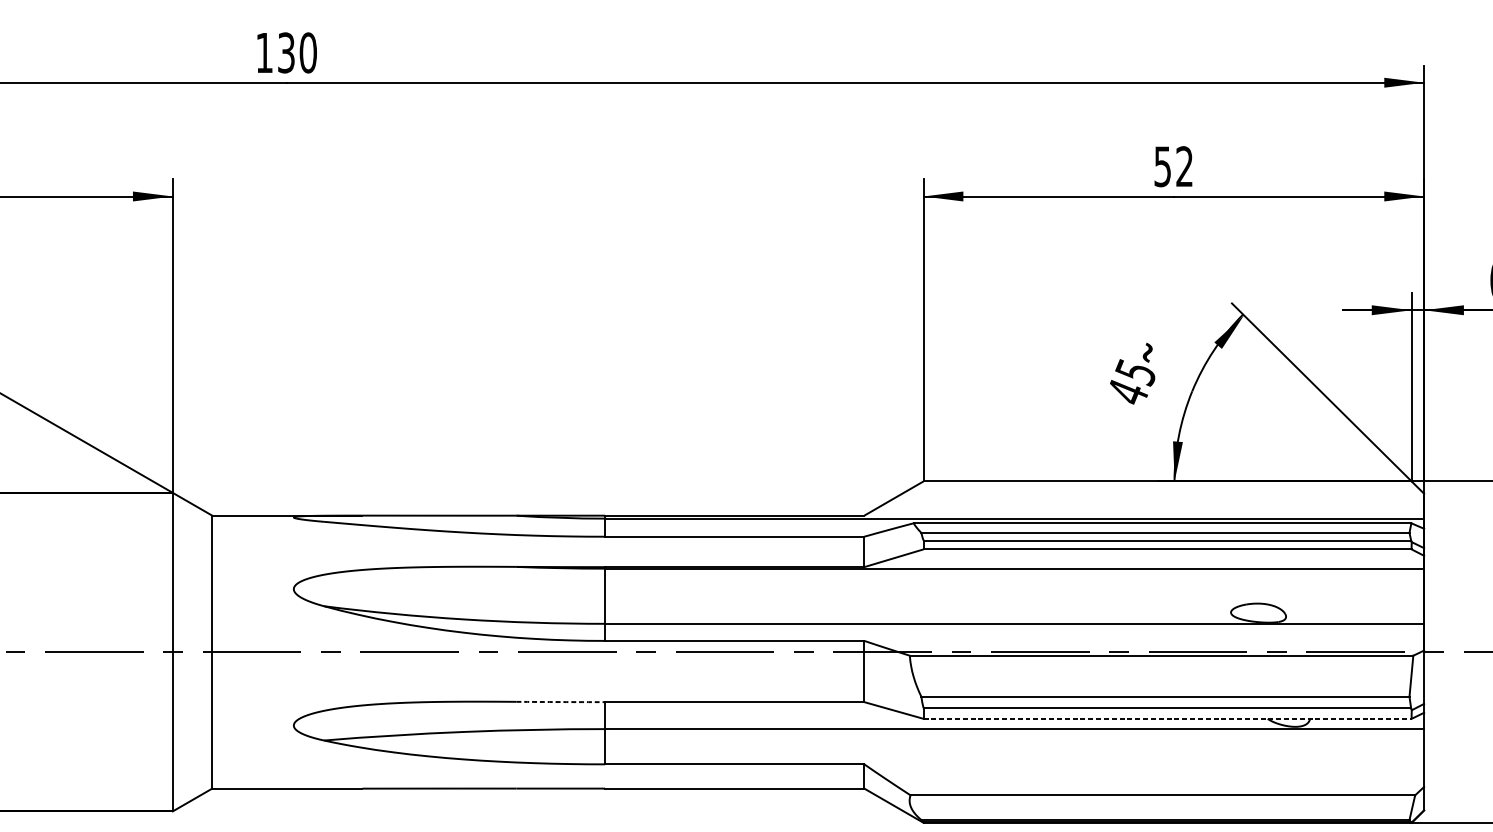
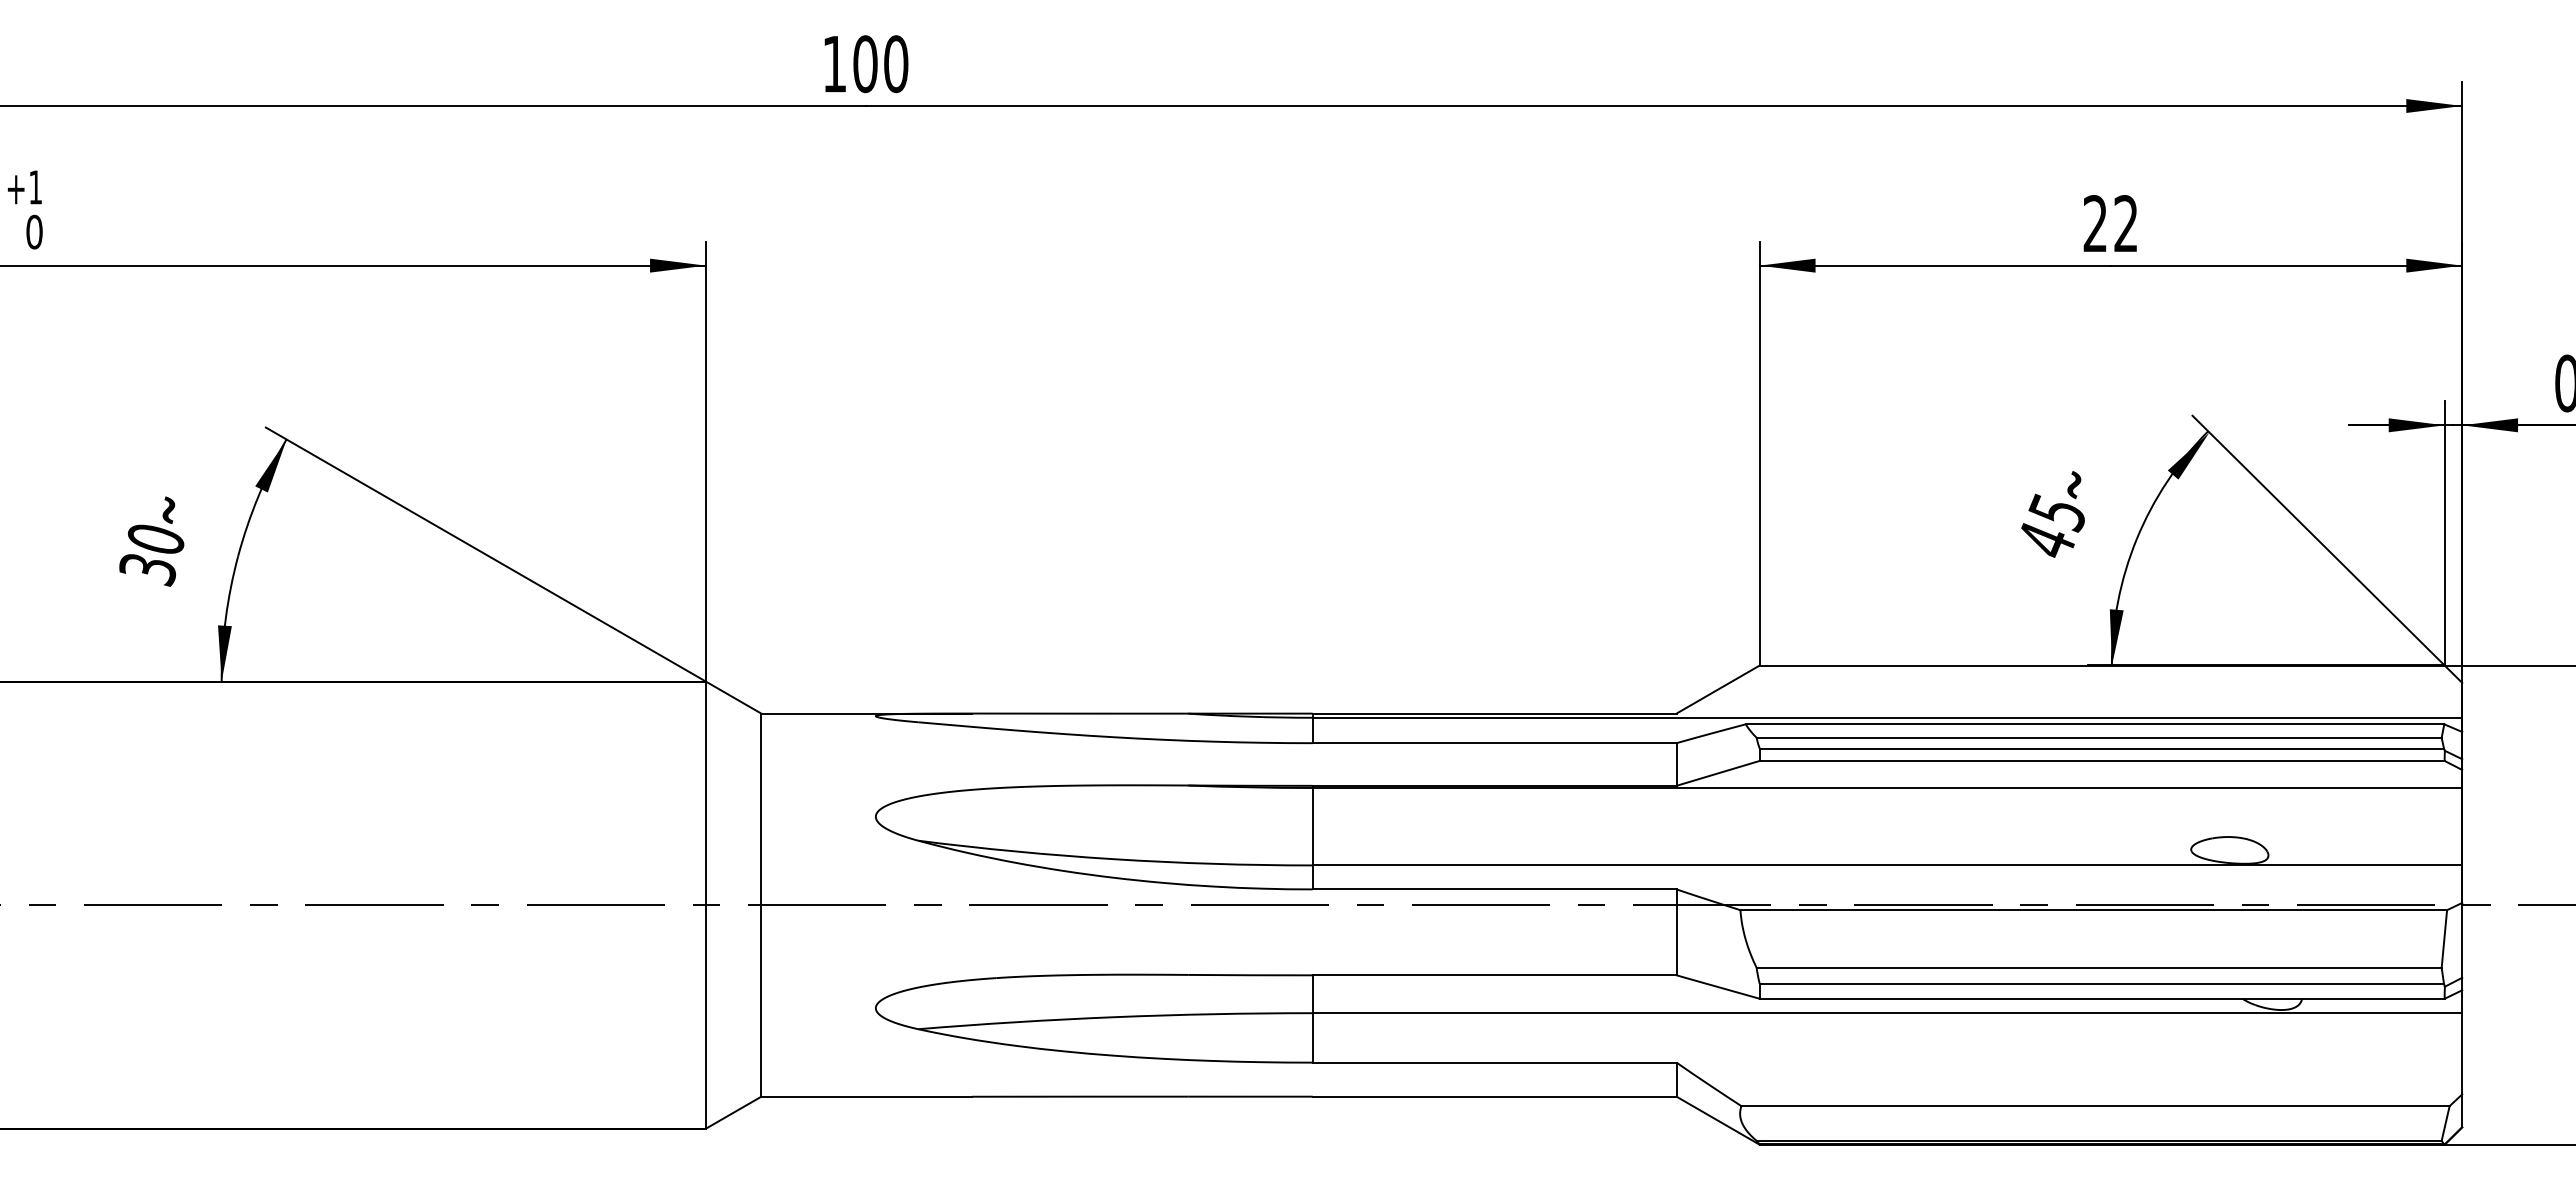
text: (286, 53) -> (865, 64), 130 -> 100
text: (1162, 166) -> (2094, 223), 52 -> 22
arc: (560, 702) -> (1250, 975), dashed -> solid
line: (1167, 718) -> (2102, 998), dashed -> solid

